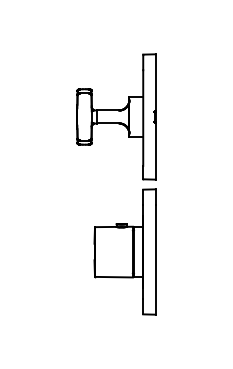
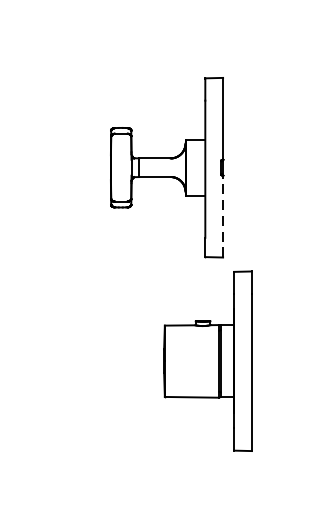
line: (155, 150) -> (222, 215), solid -> dashed
part: (124, 251) -> (207, 360), moved

